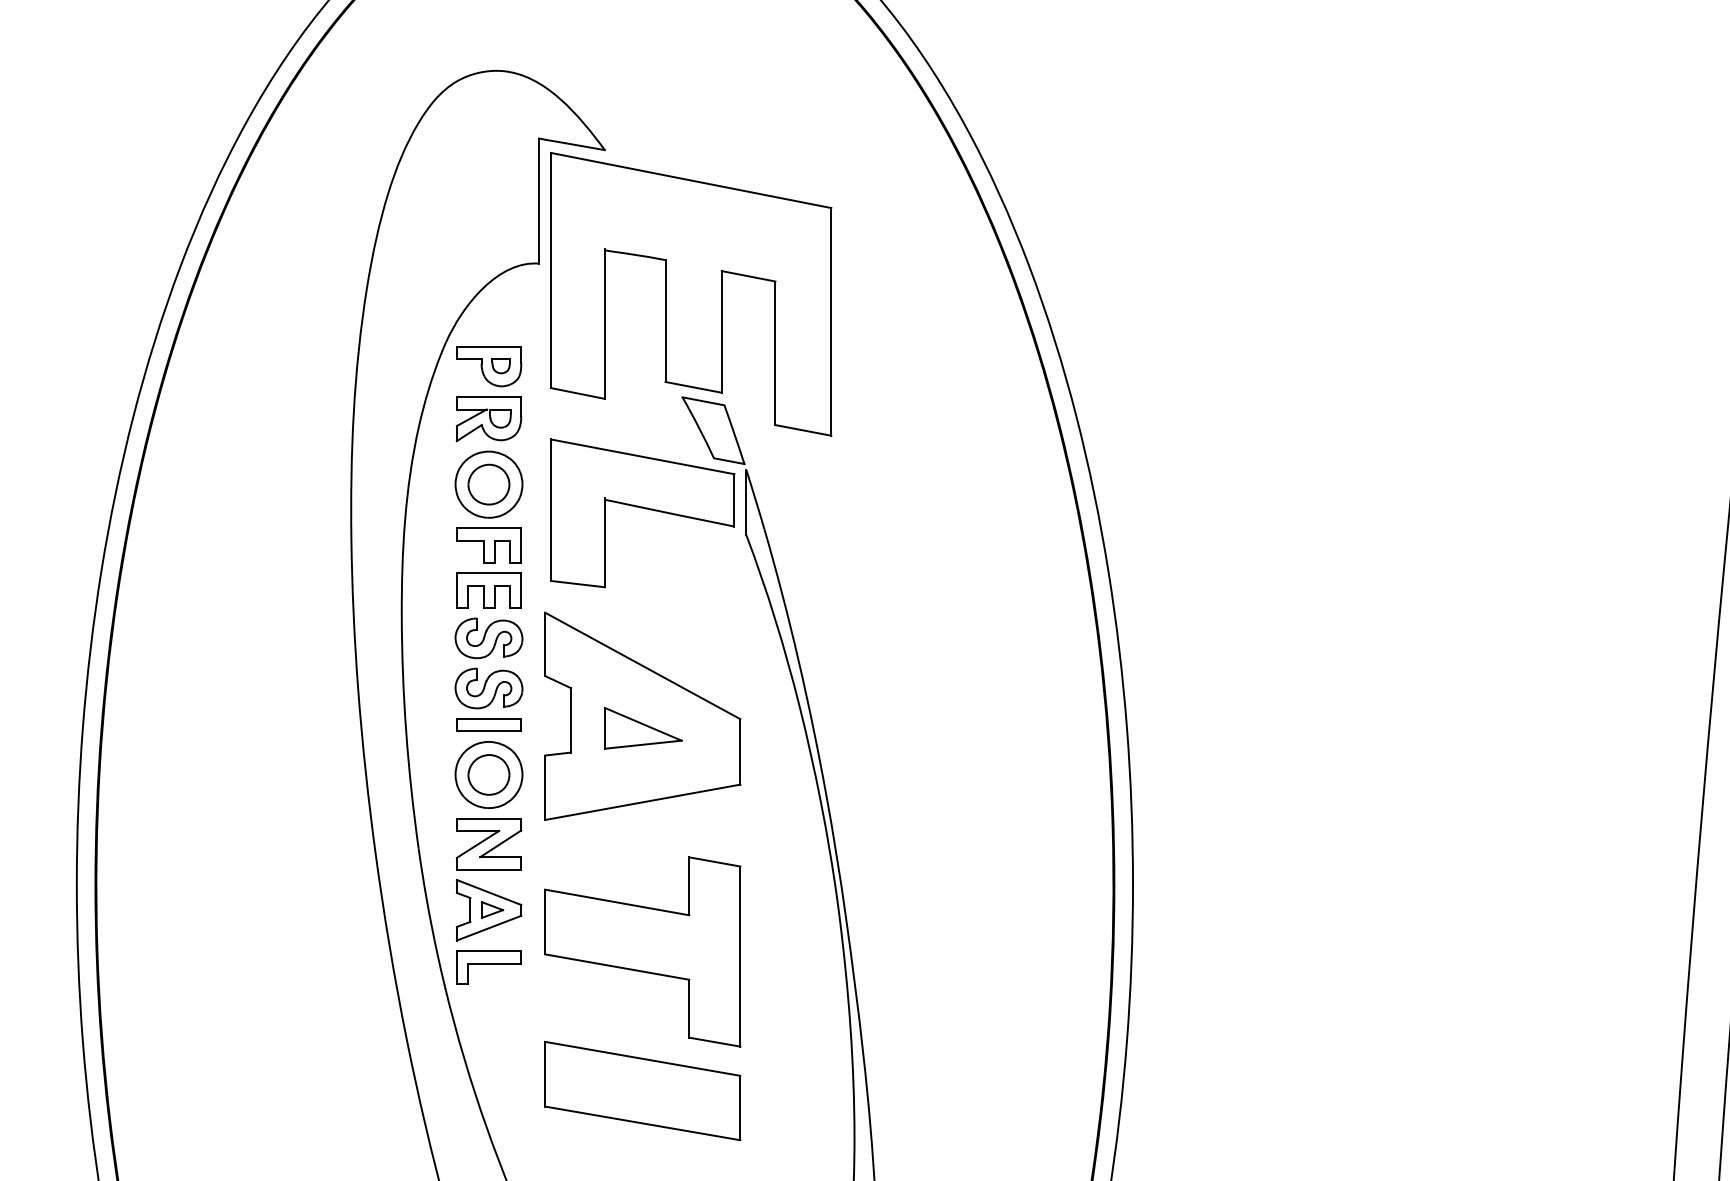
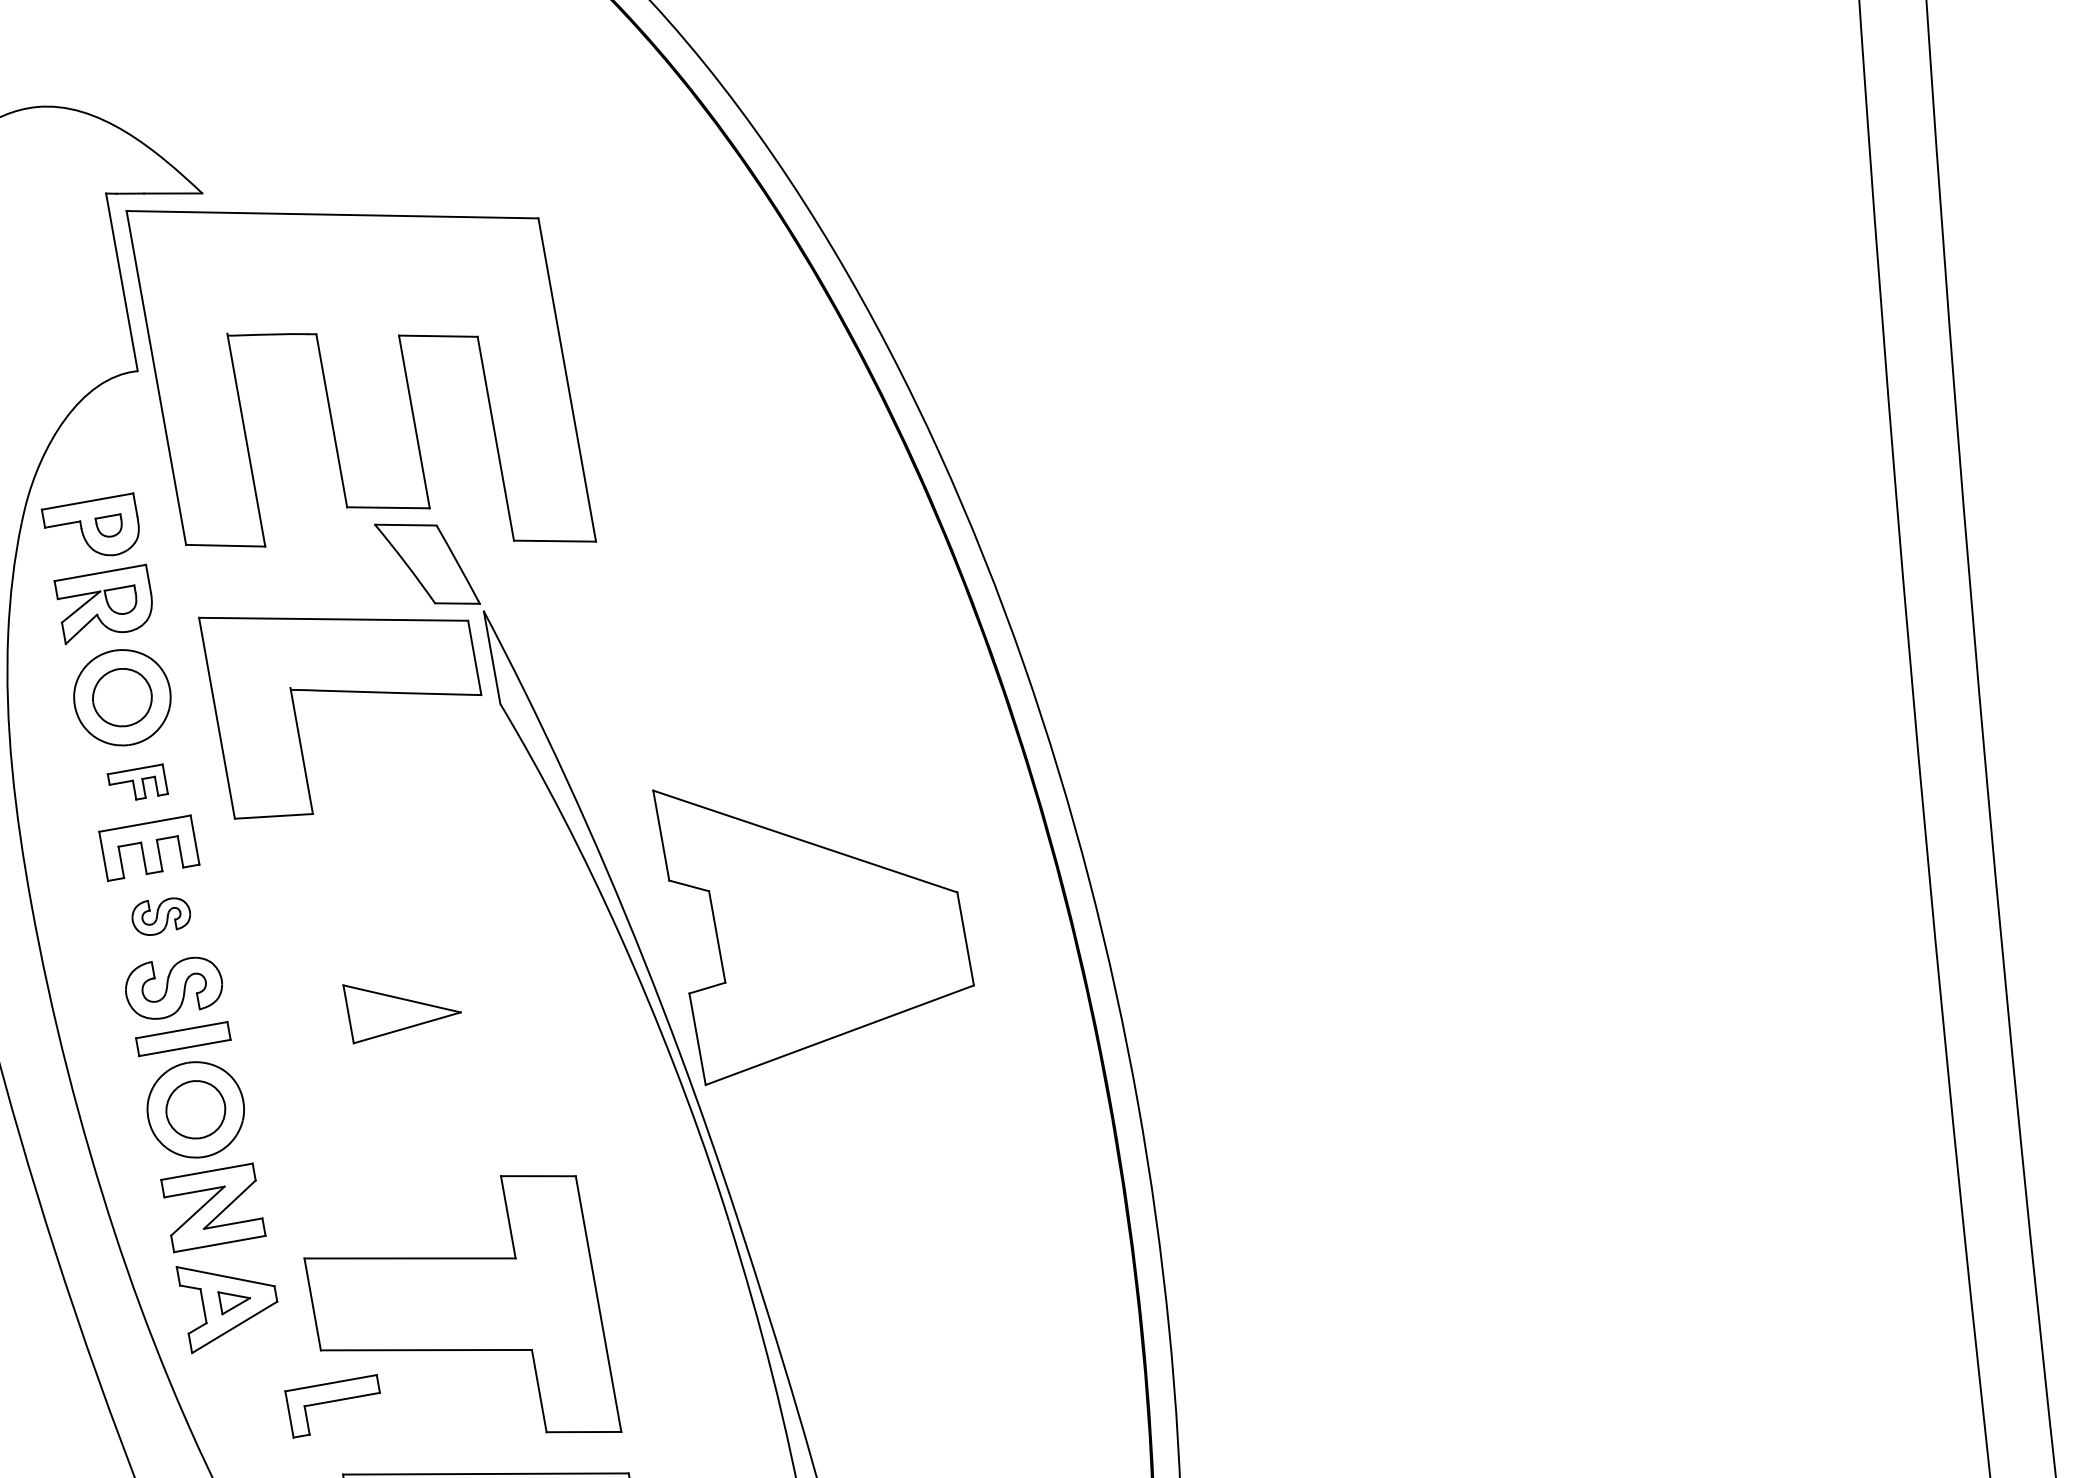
part: (488, 545) -> (137, 784), size x0.6
part: (488, 638) -> (160, 916), size x0.6
part: (642, 715) -> (817, 911), moved
part: (488, 967) -> (334, 1406), moved

